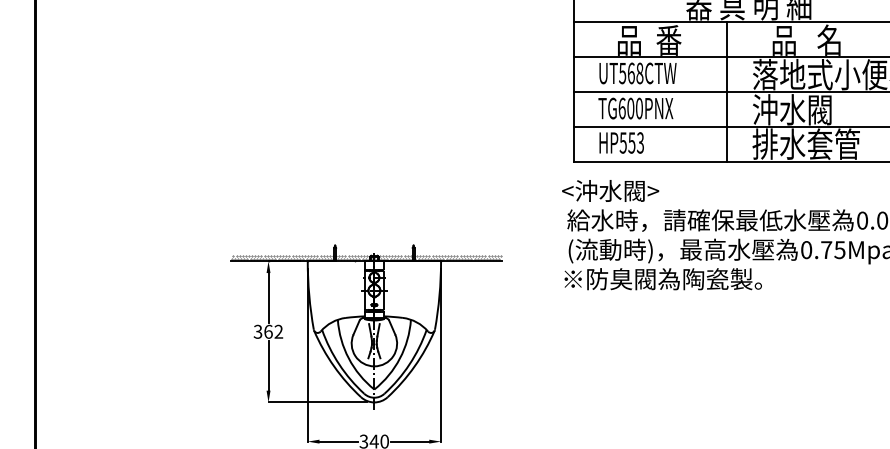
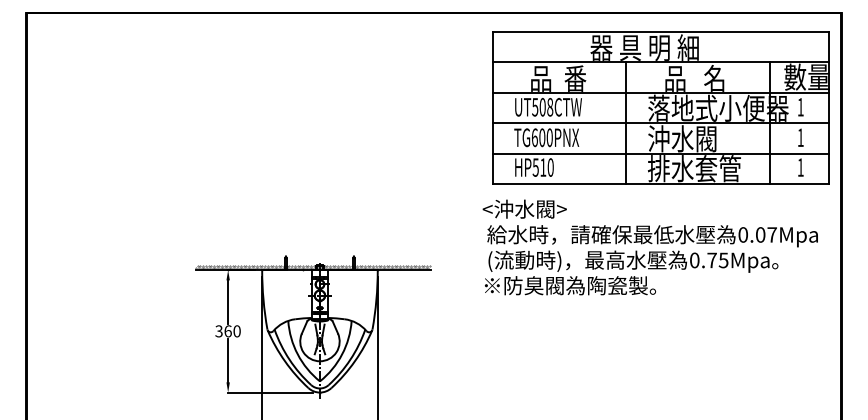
text: (631, 73) -> (542, 107), UT568CTW -> UT508CTW
text: (635, 142) -> (546, 167), HP553 -> HP510
text: (278, 332) -> (236, 331), 362 -> 360

